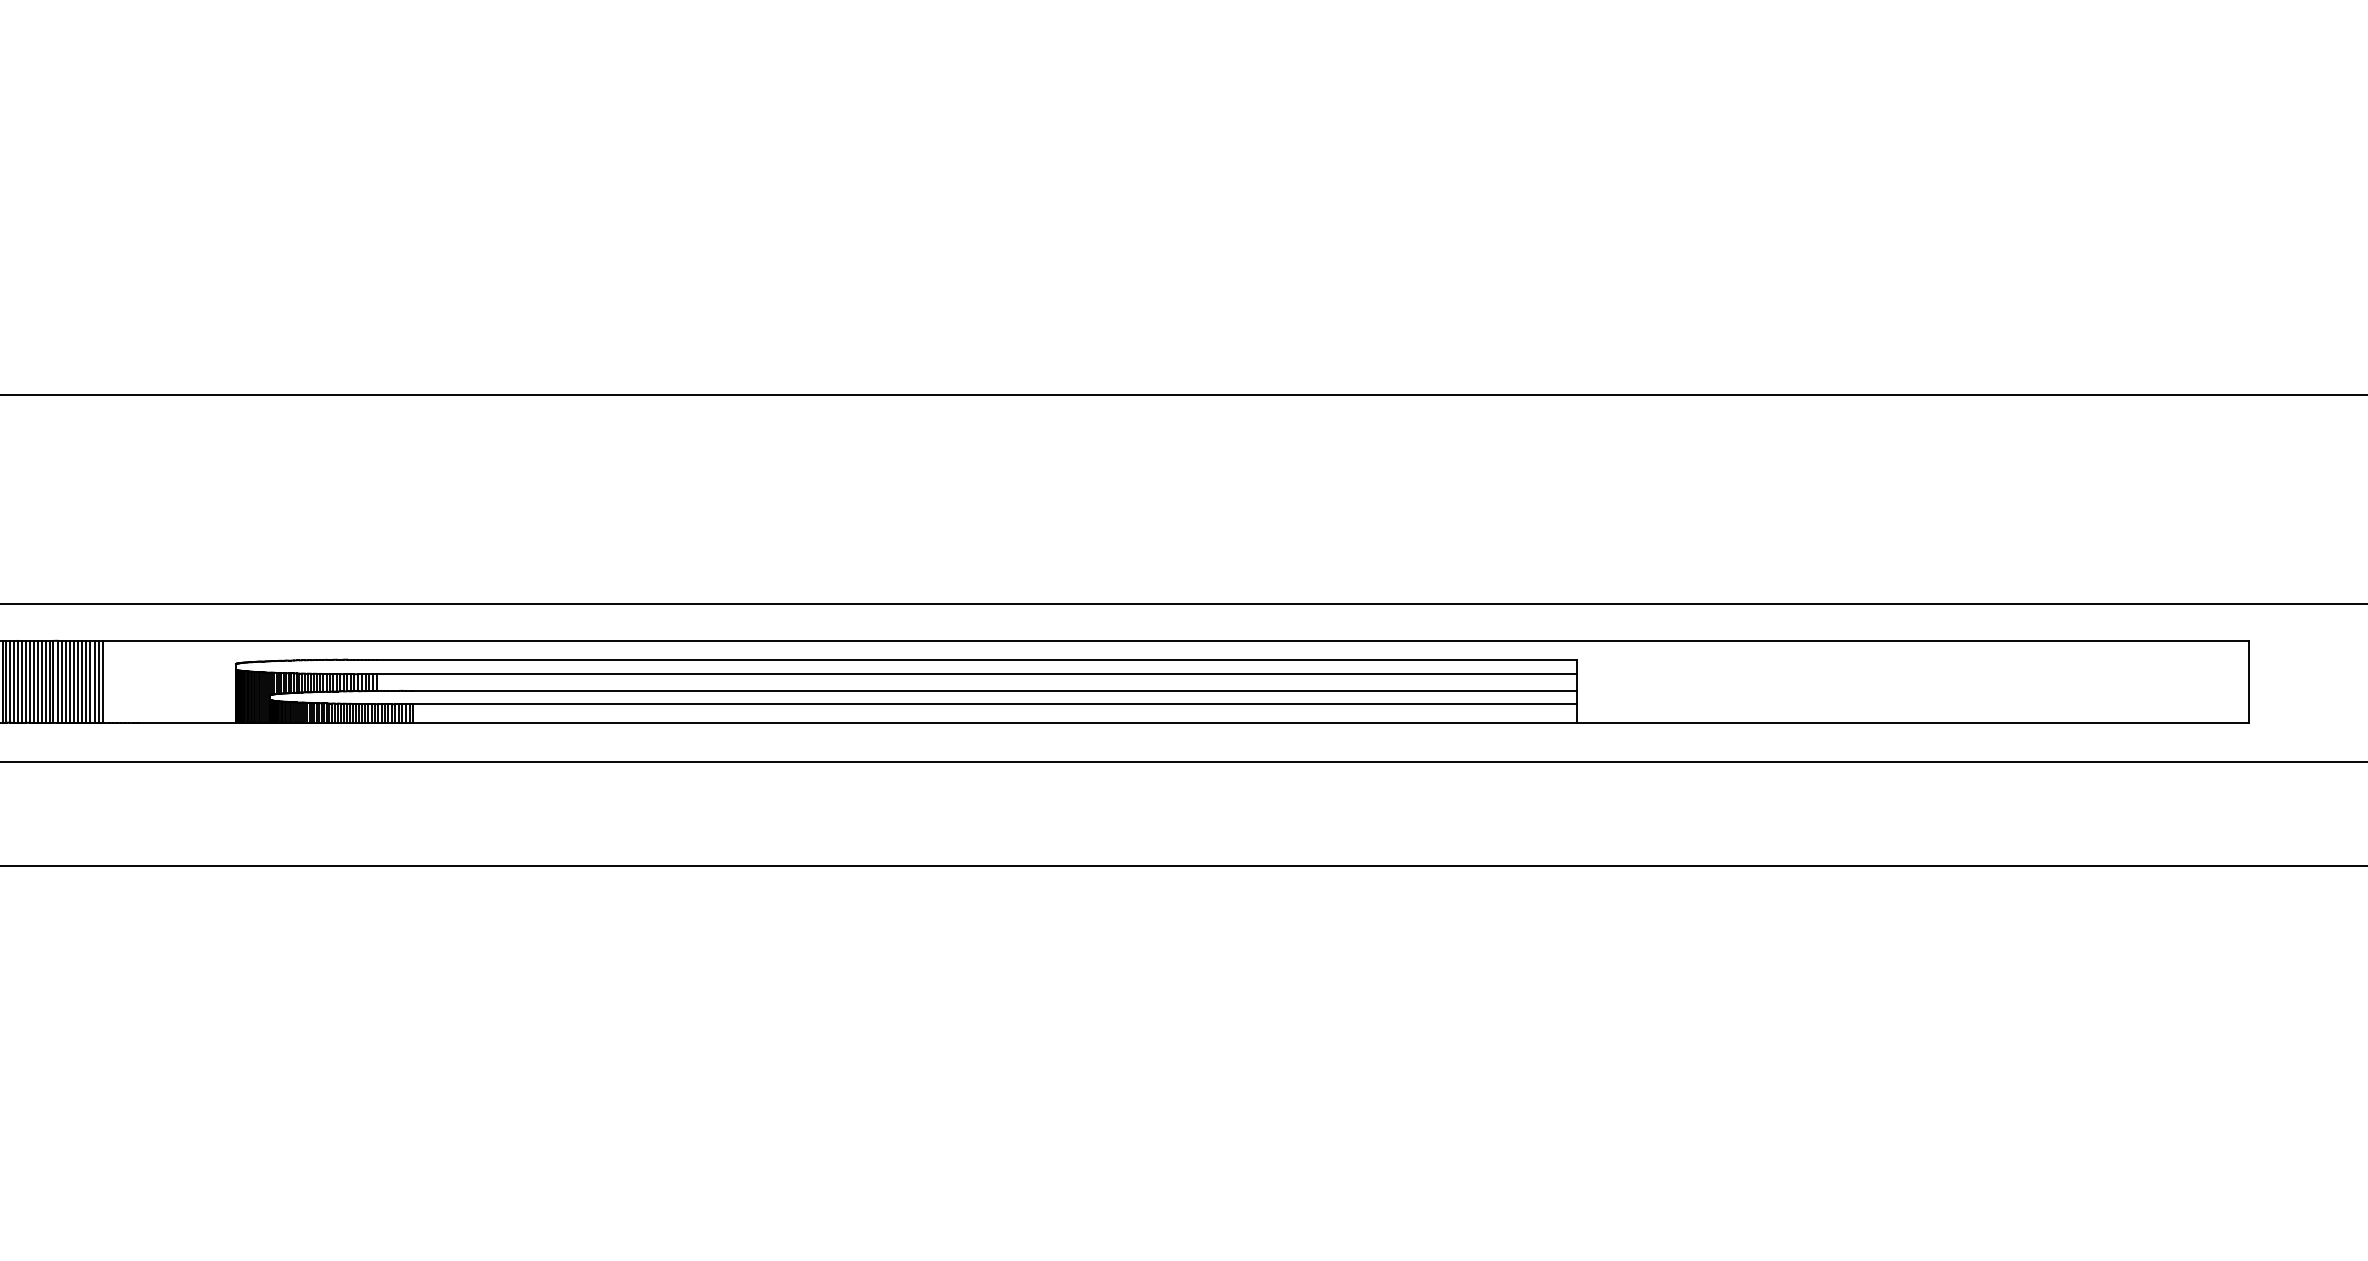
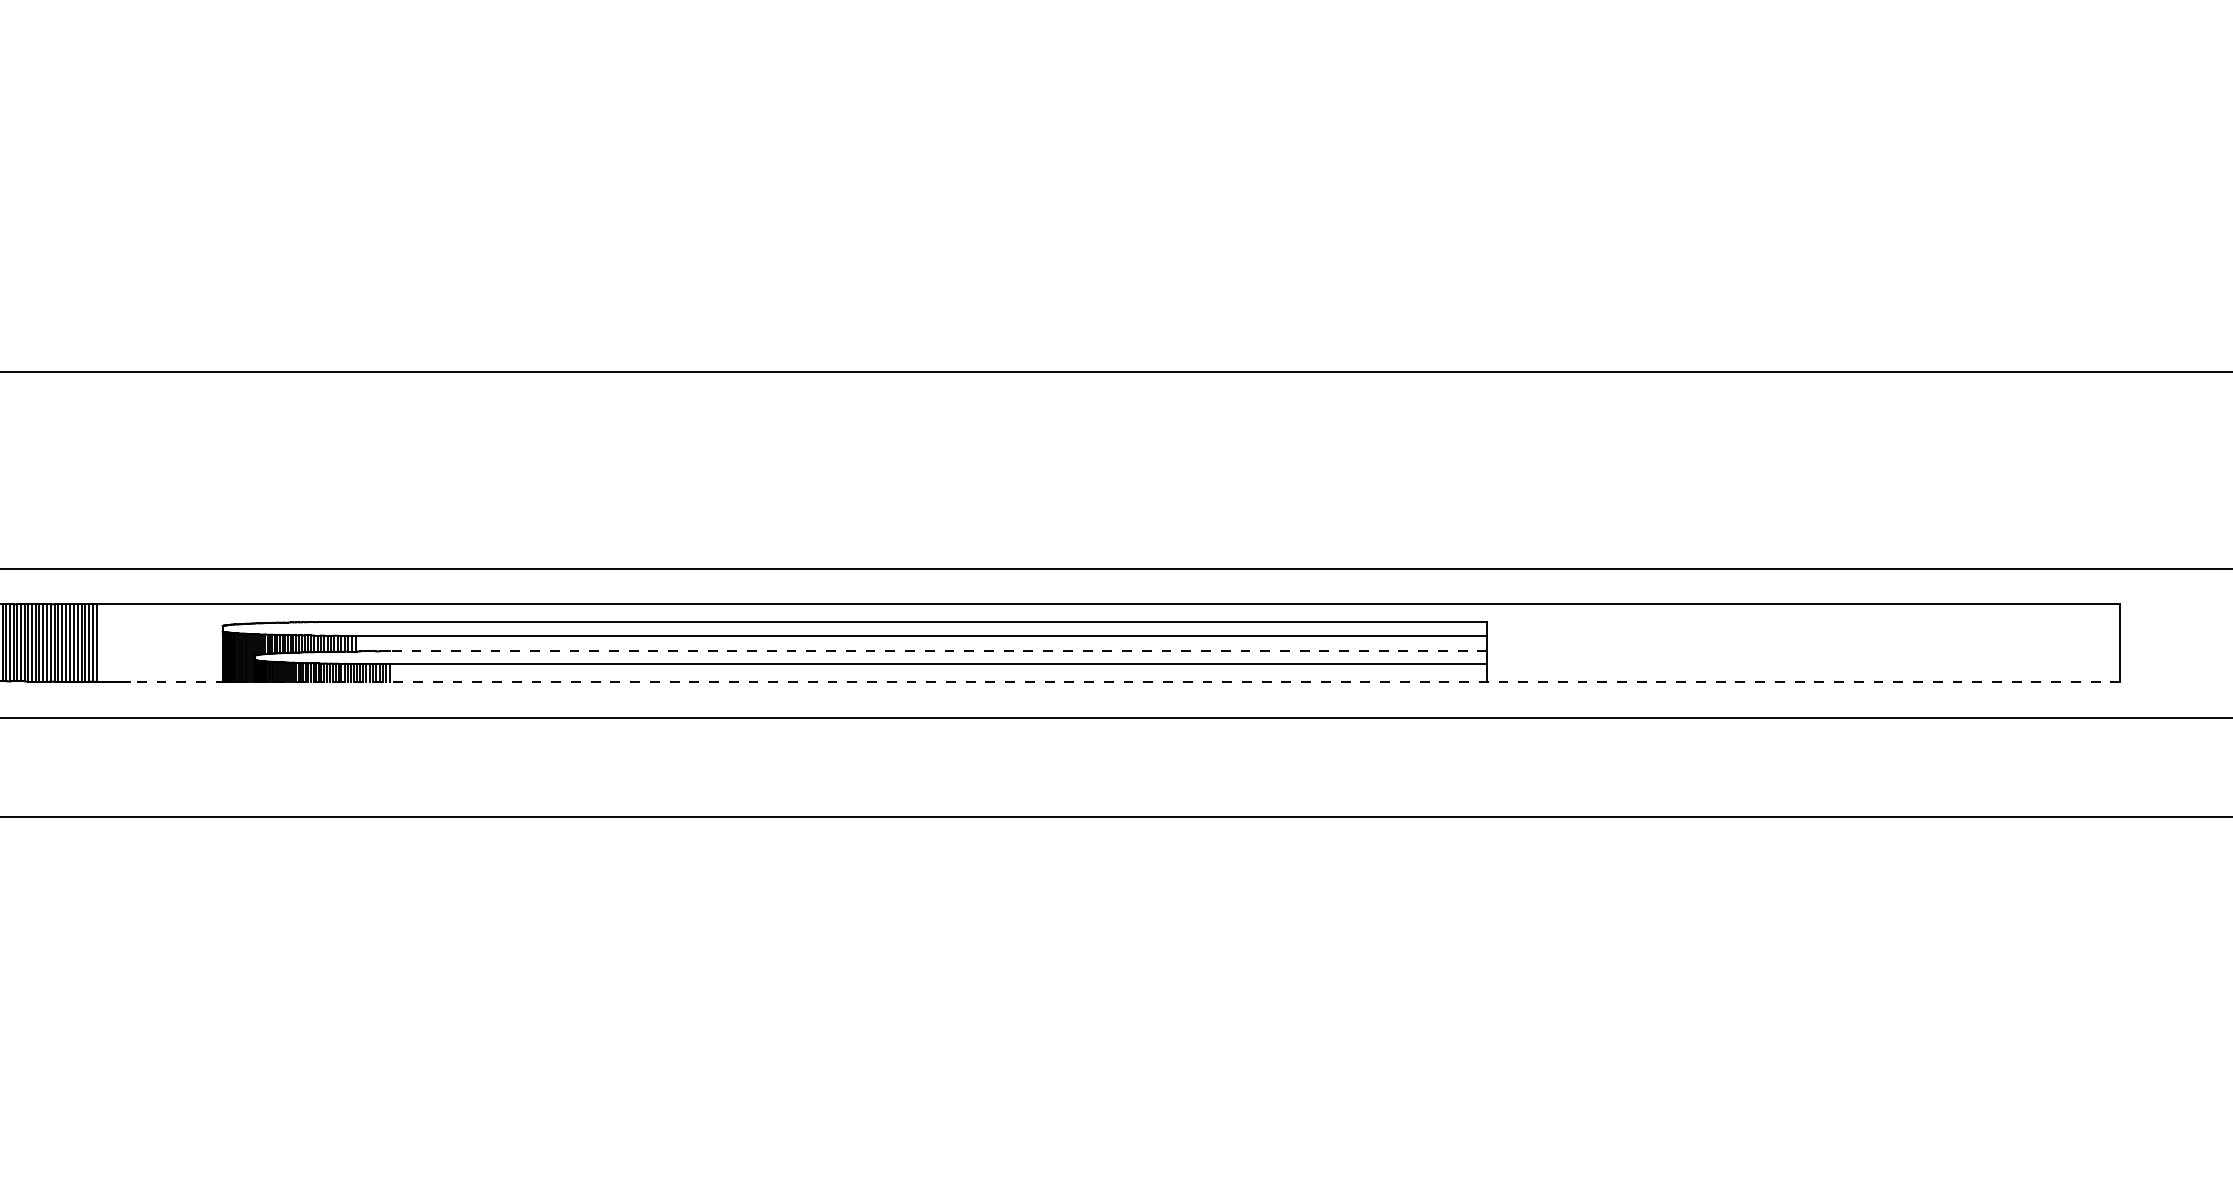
line: (994, 690) -> (937, 651), solid -> dashed
line: (1192, 723) -> (1124, 682), solid -> dashed

